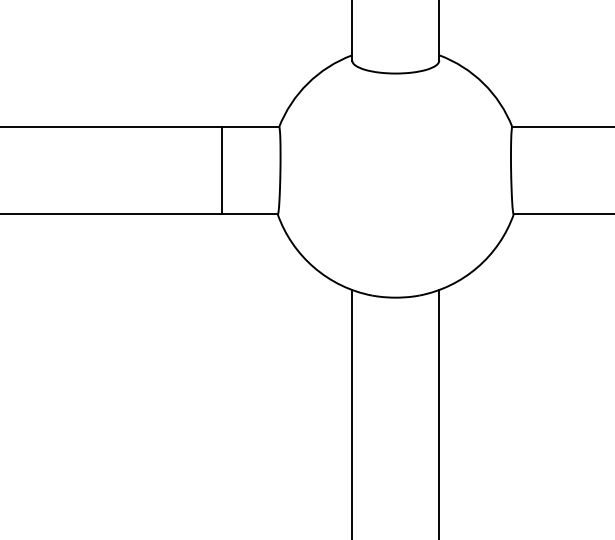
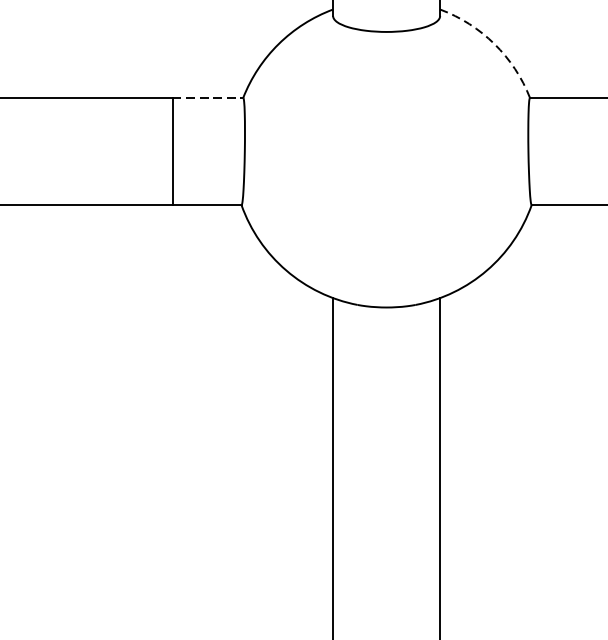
arc: (483, 83) -> (494, 44), solid -> dashed
line: (250, 127) -> (208, 98), solid -> dashed

